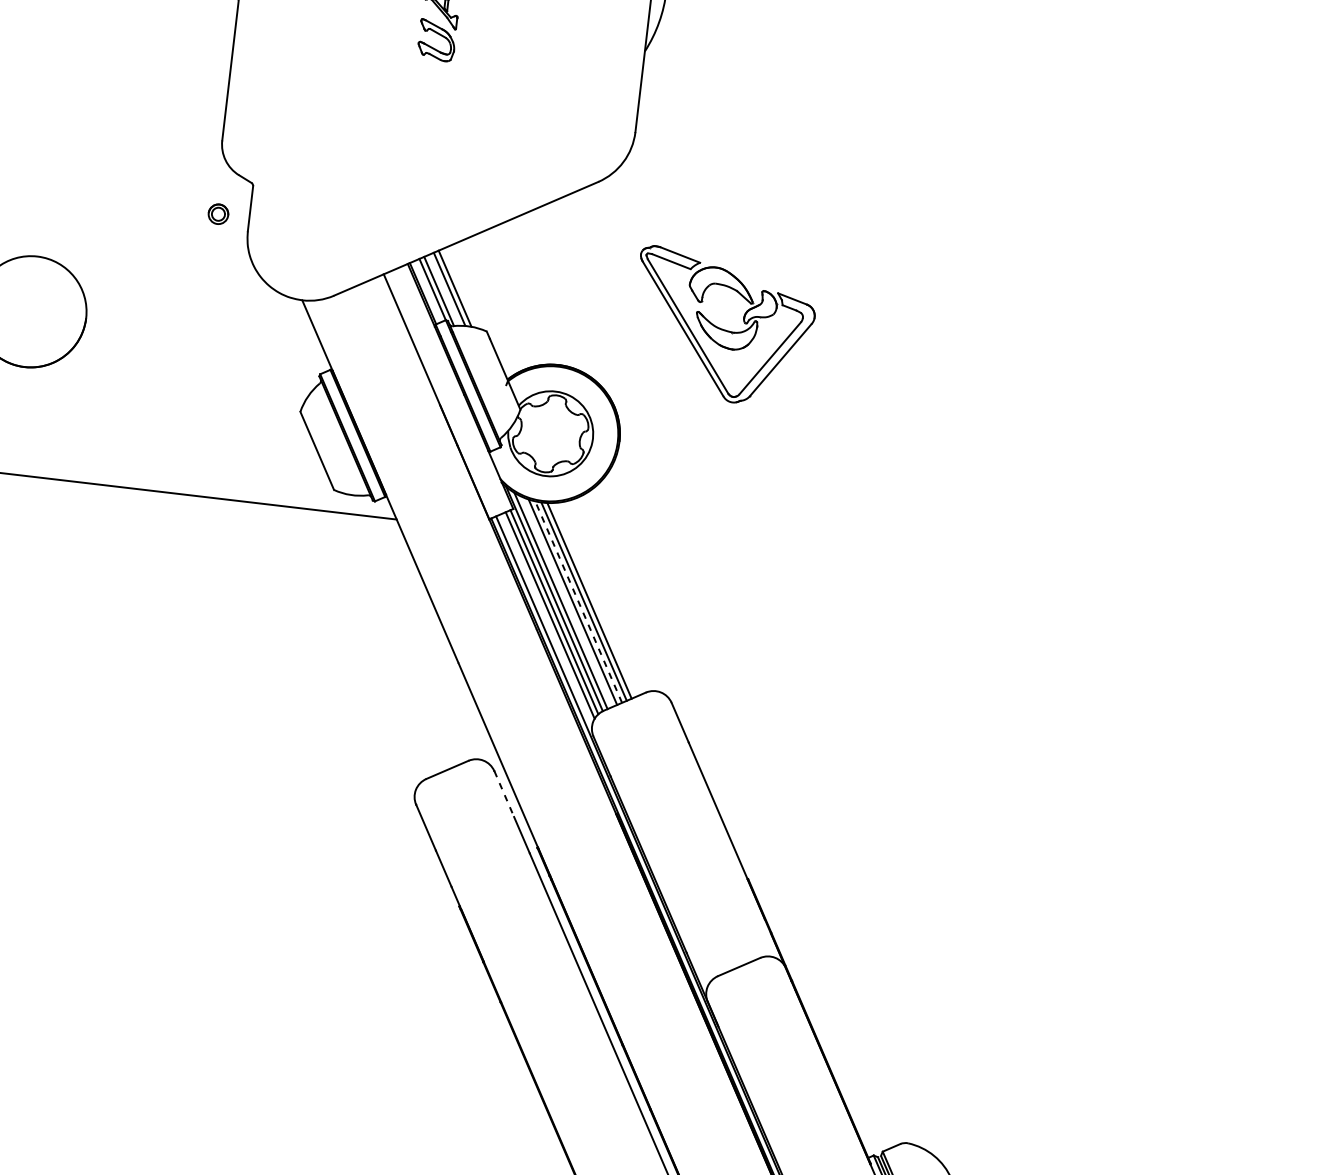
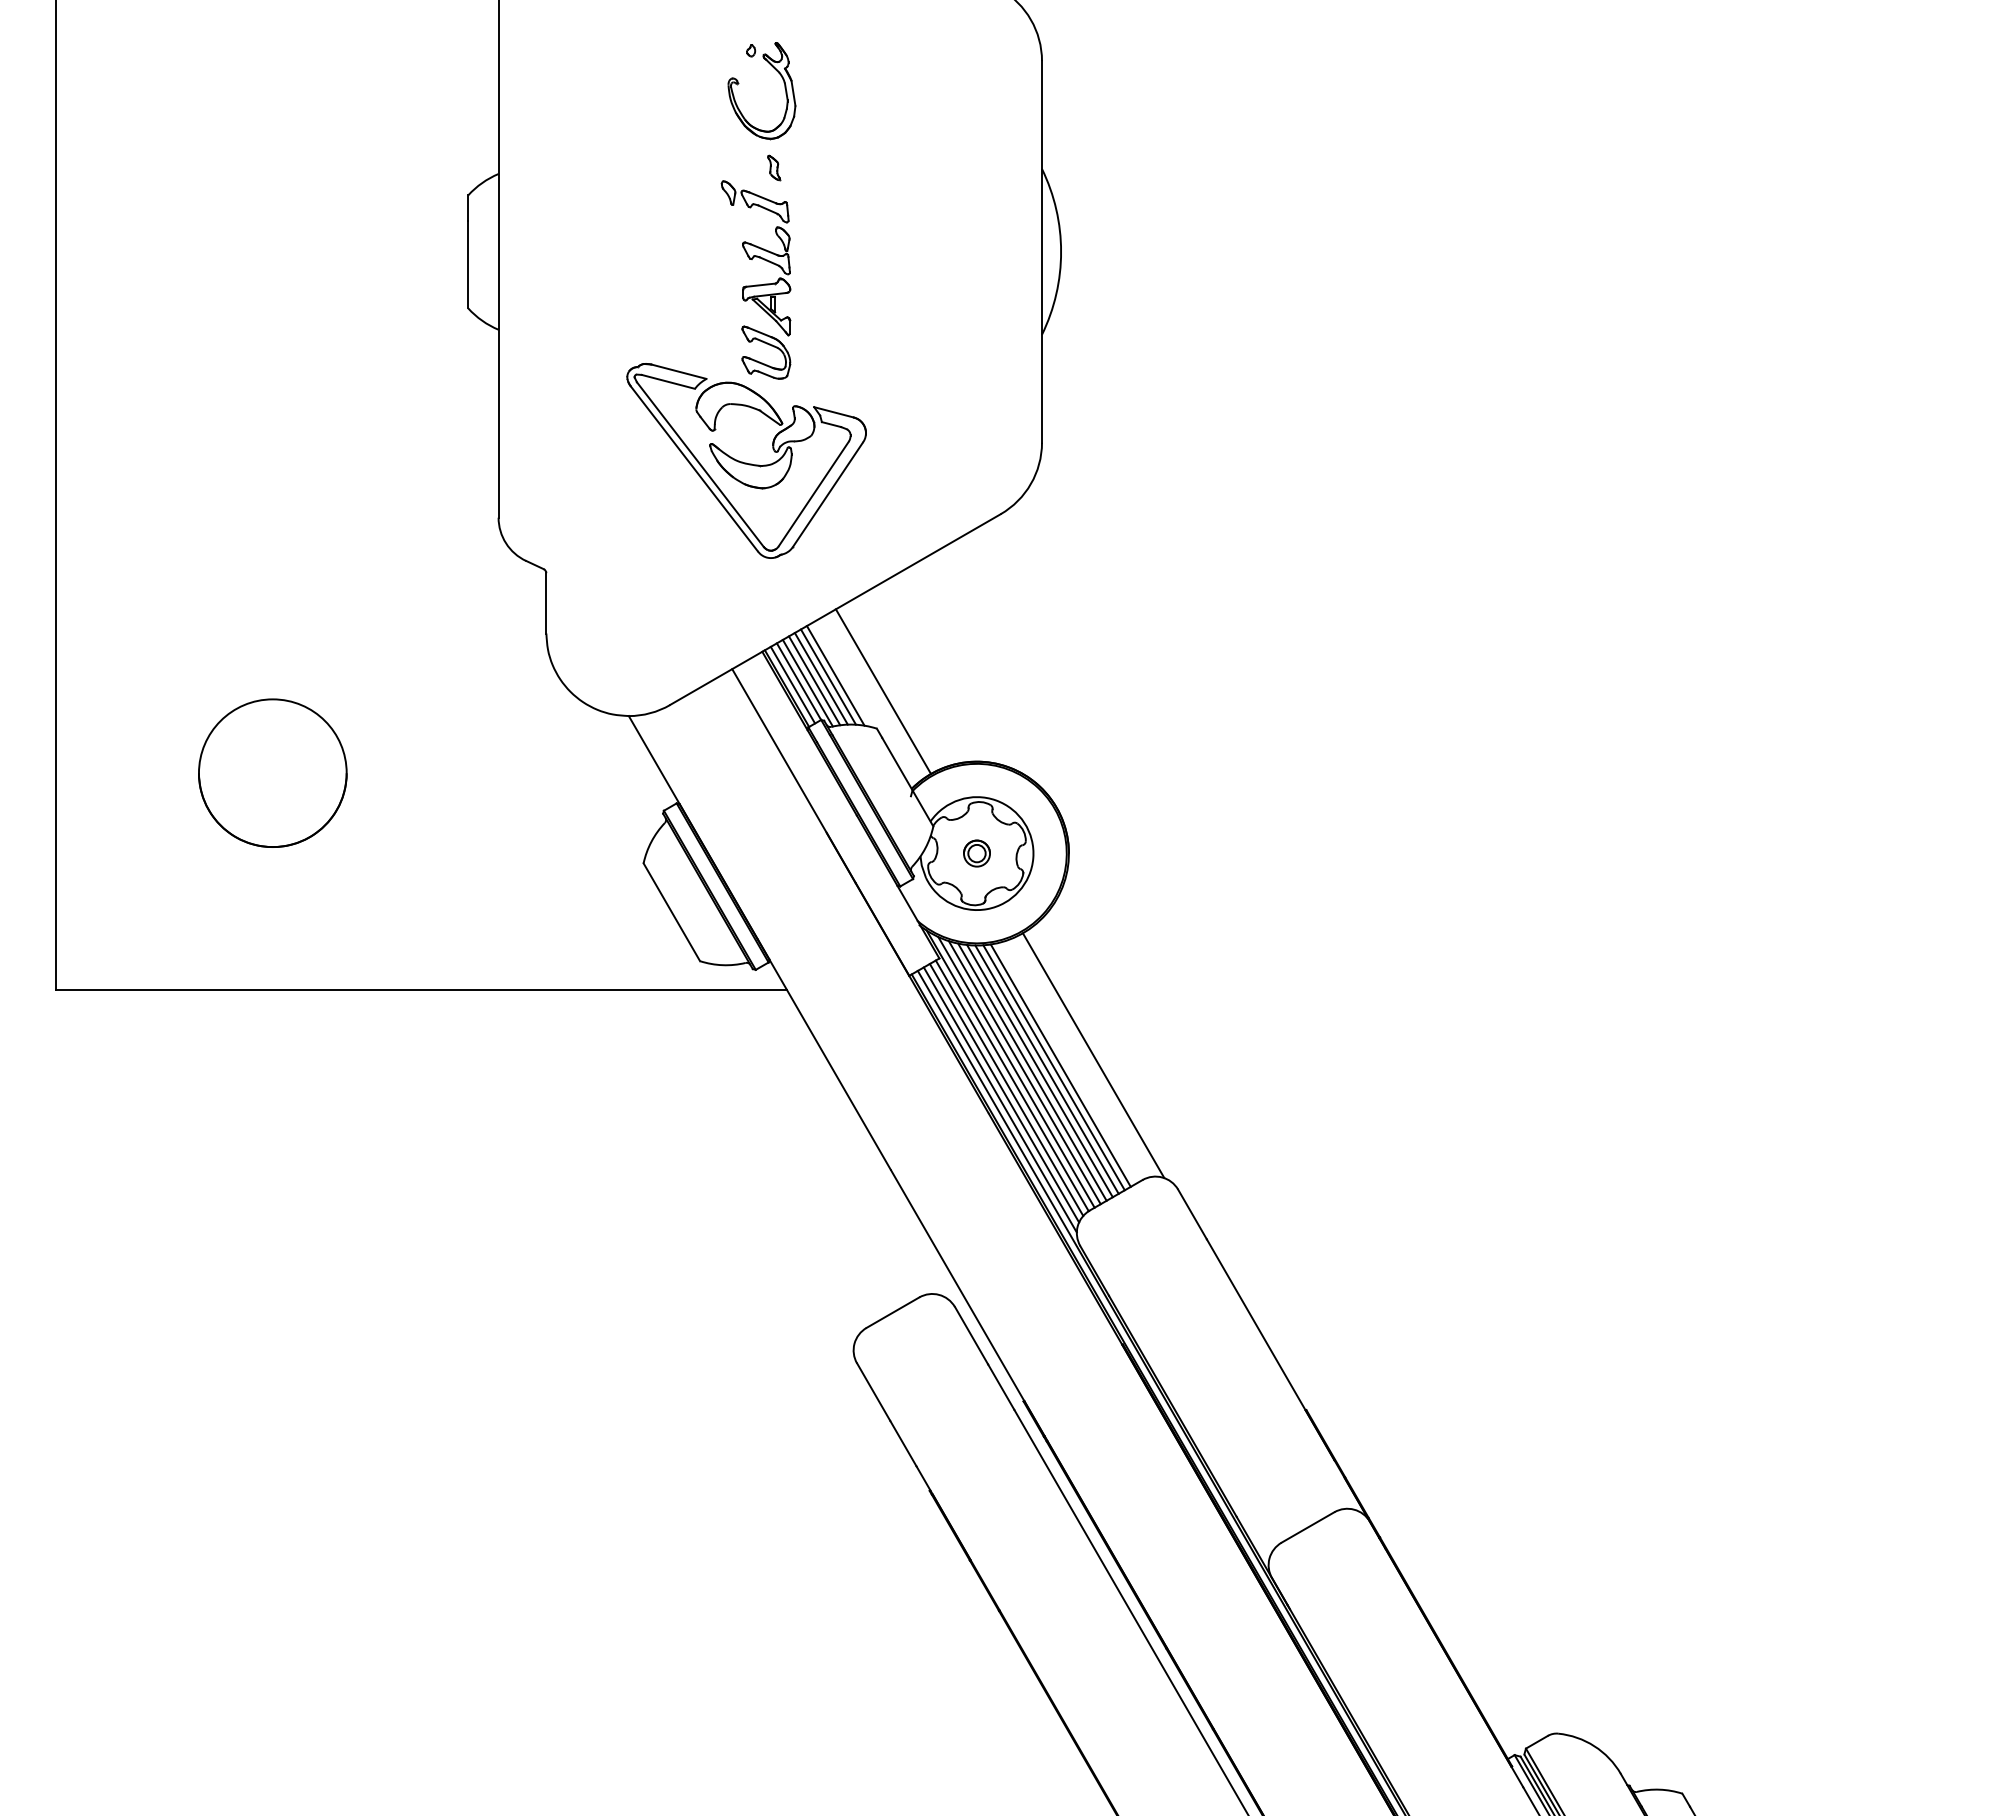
part: (218, 214) -> (976, 853), moved
line: (460, 288) -> (835, 675), added
line: (444, 290) -> (814, 680), added
line: (427, 291) -> (792, 684), added
line: (494, 304) -> (883, 691), added
part: (722, 327) -> (746, 460), moved
line: (620, 595) -> (1093, 1055), added
line: (594, 599) -> (1060, 1065), added
line: (566, 601) -> (1024, 1072), added
line: (578, 602) -> (1039, 1071), dashed -> solid
line: (545, 619) -> (999, 1099), added
line: (504, 794) -> (971, 1336), dashed -> solid

